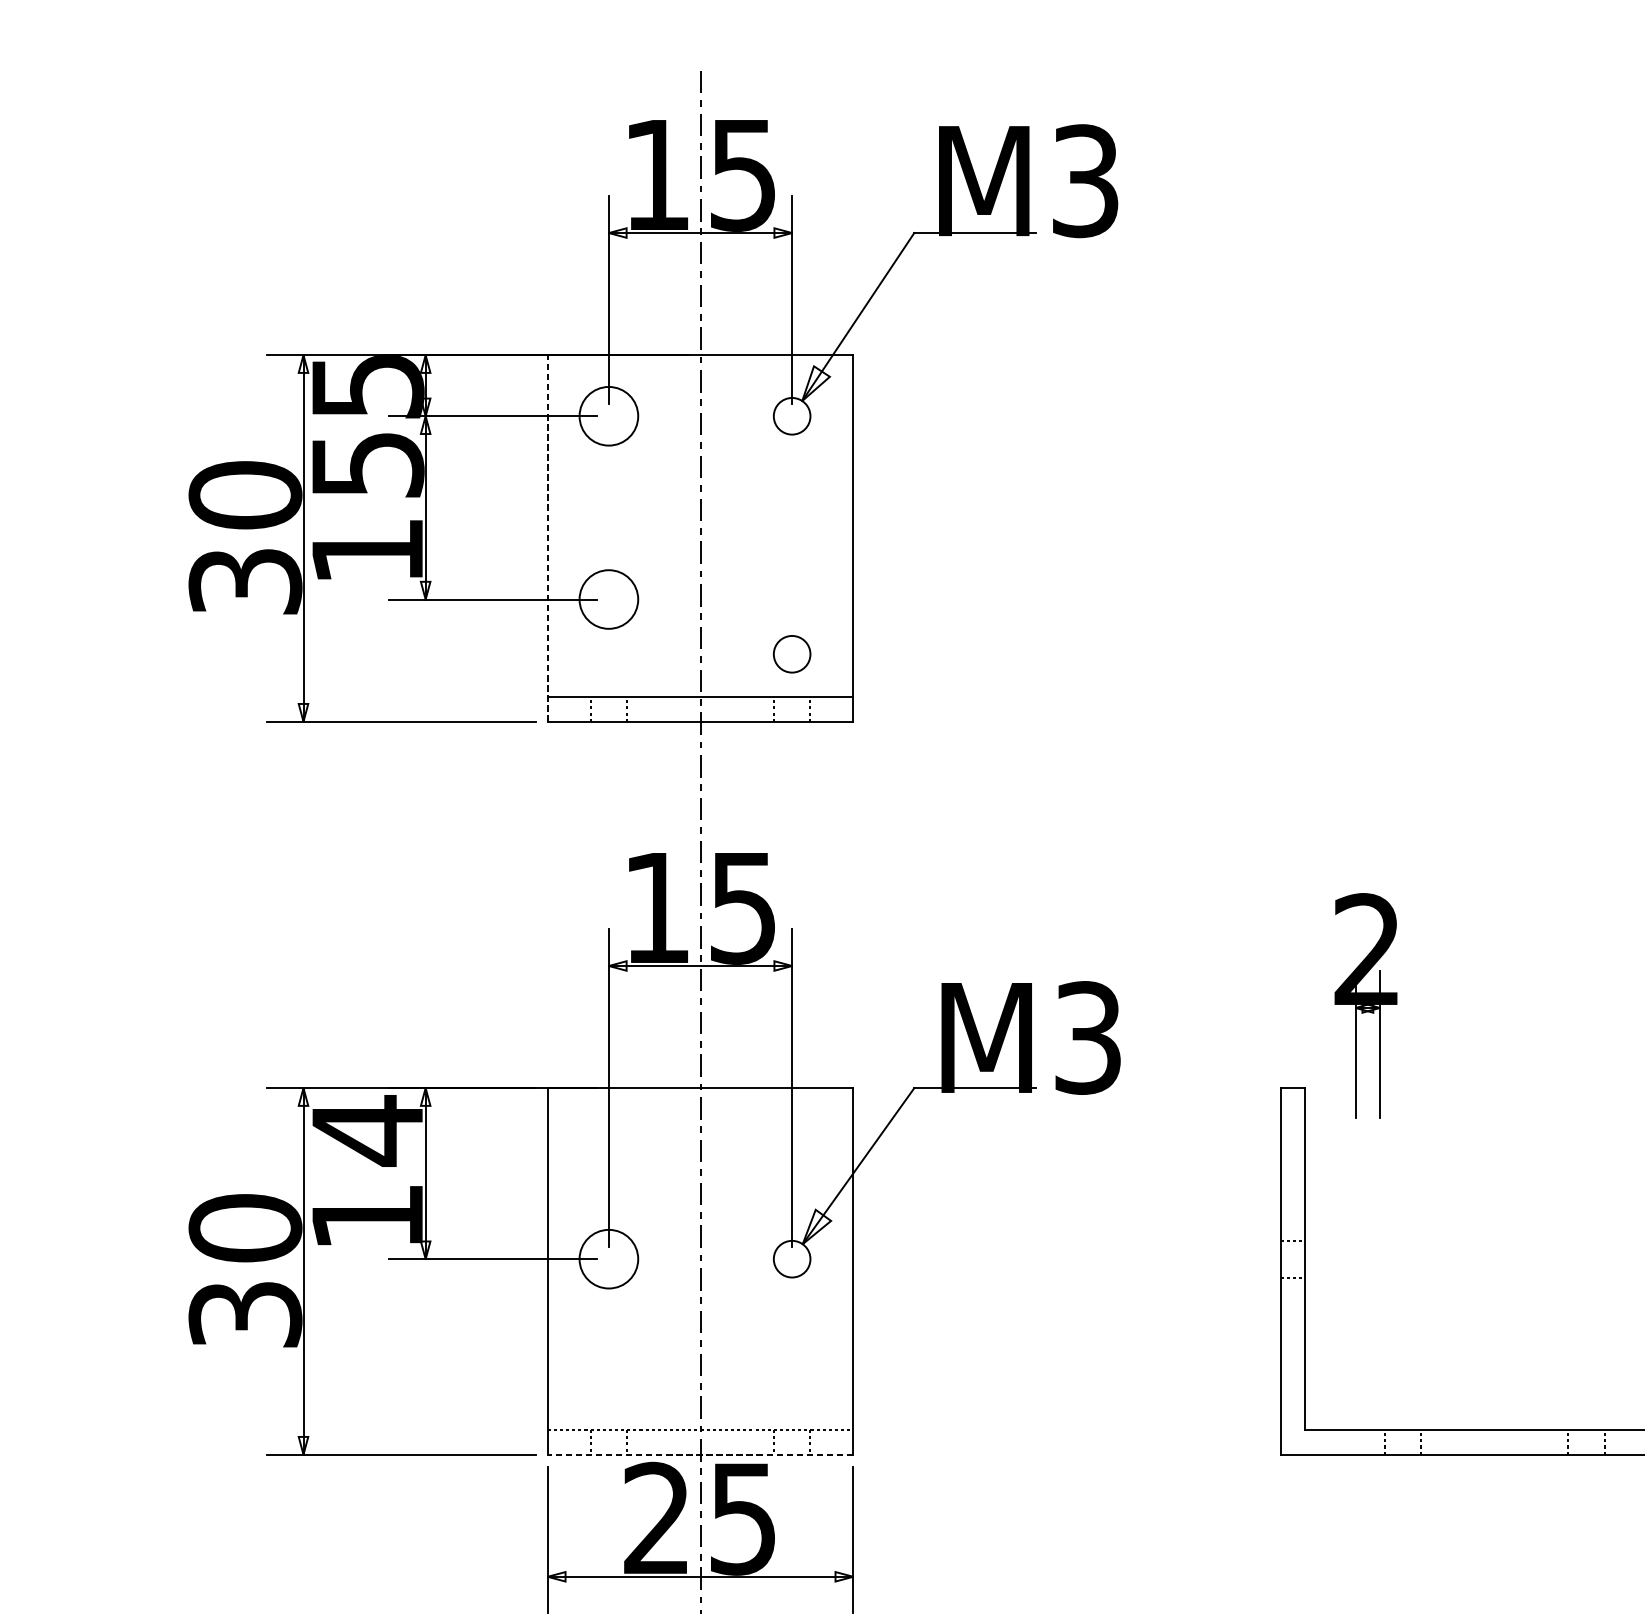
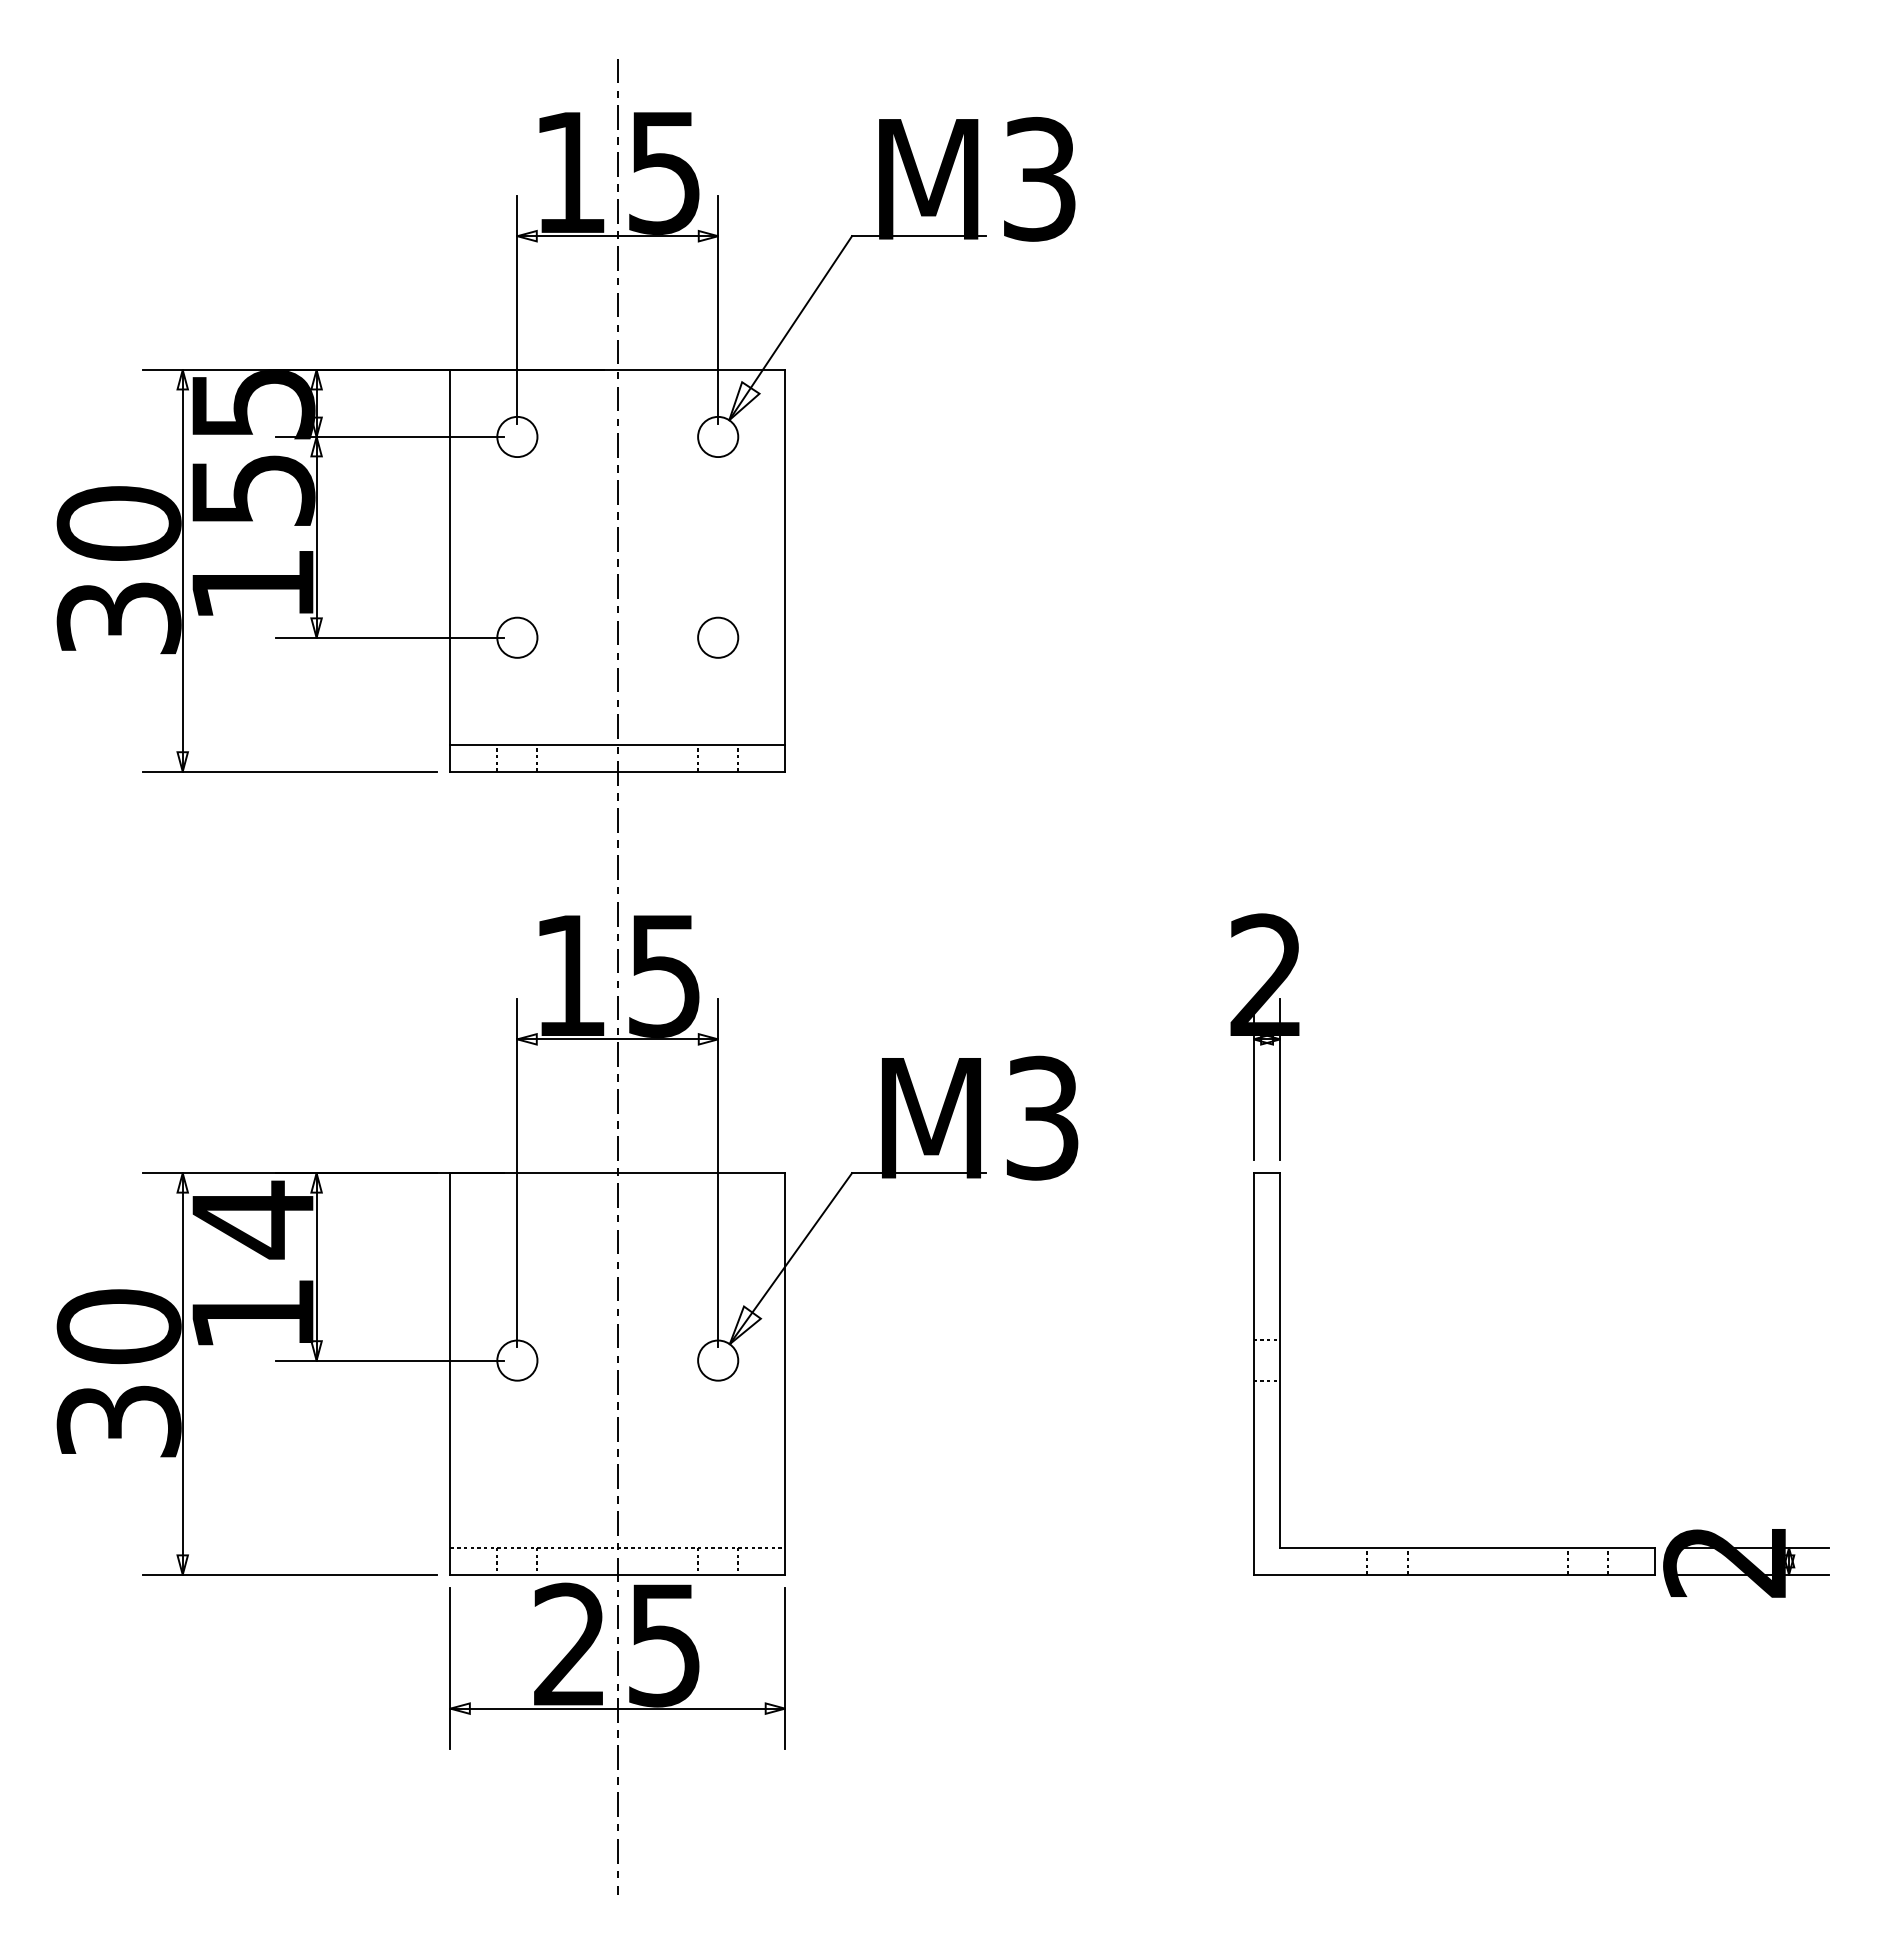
circle: (609, 415) -> (517, 436), size x0.62
line: (547, 538) -> (450, 570), dashed -> solid
circle: (609, 599) -> (517, 637), size x0.62
circle: (792, 654) -> (718, 637), moved
part: (1365, 1005) -> (1264, 1036), moved
circle: (609, 1259) -> (517, 1360), size x0.62
line: (700, 1454) -> (617, 1574), dashed -> solid

